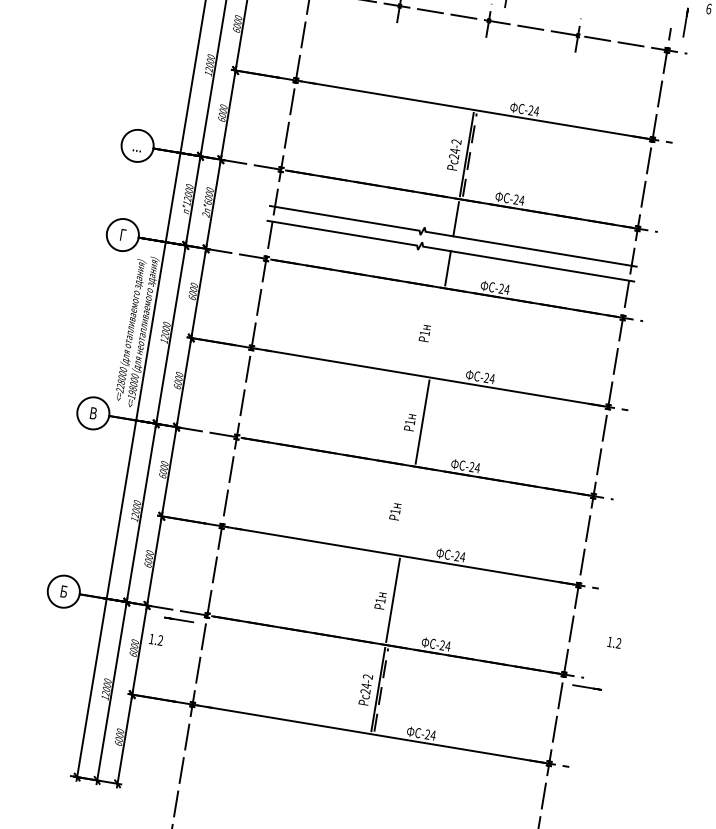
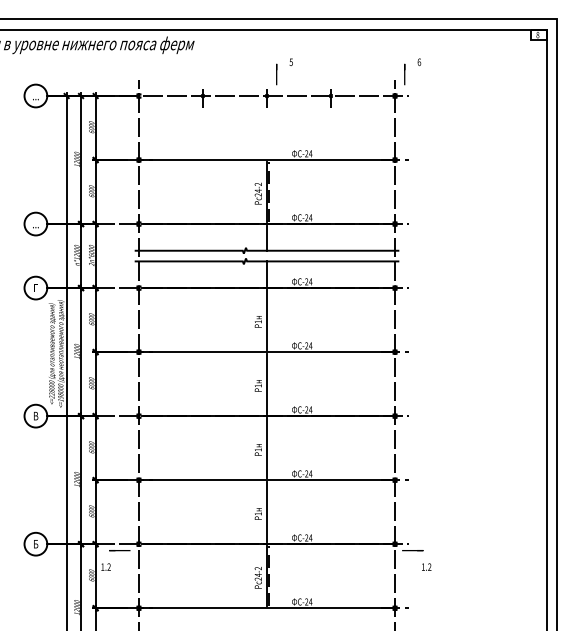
line: (438, 332) -> (267, 319), added
line: (408, 511) -> (267, 448), added
text: (614, 641) -> (426, 566), moved

